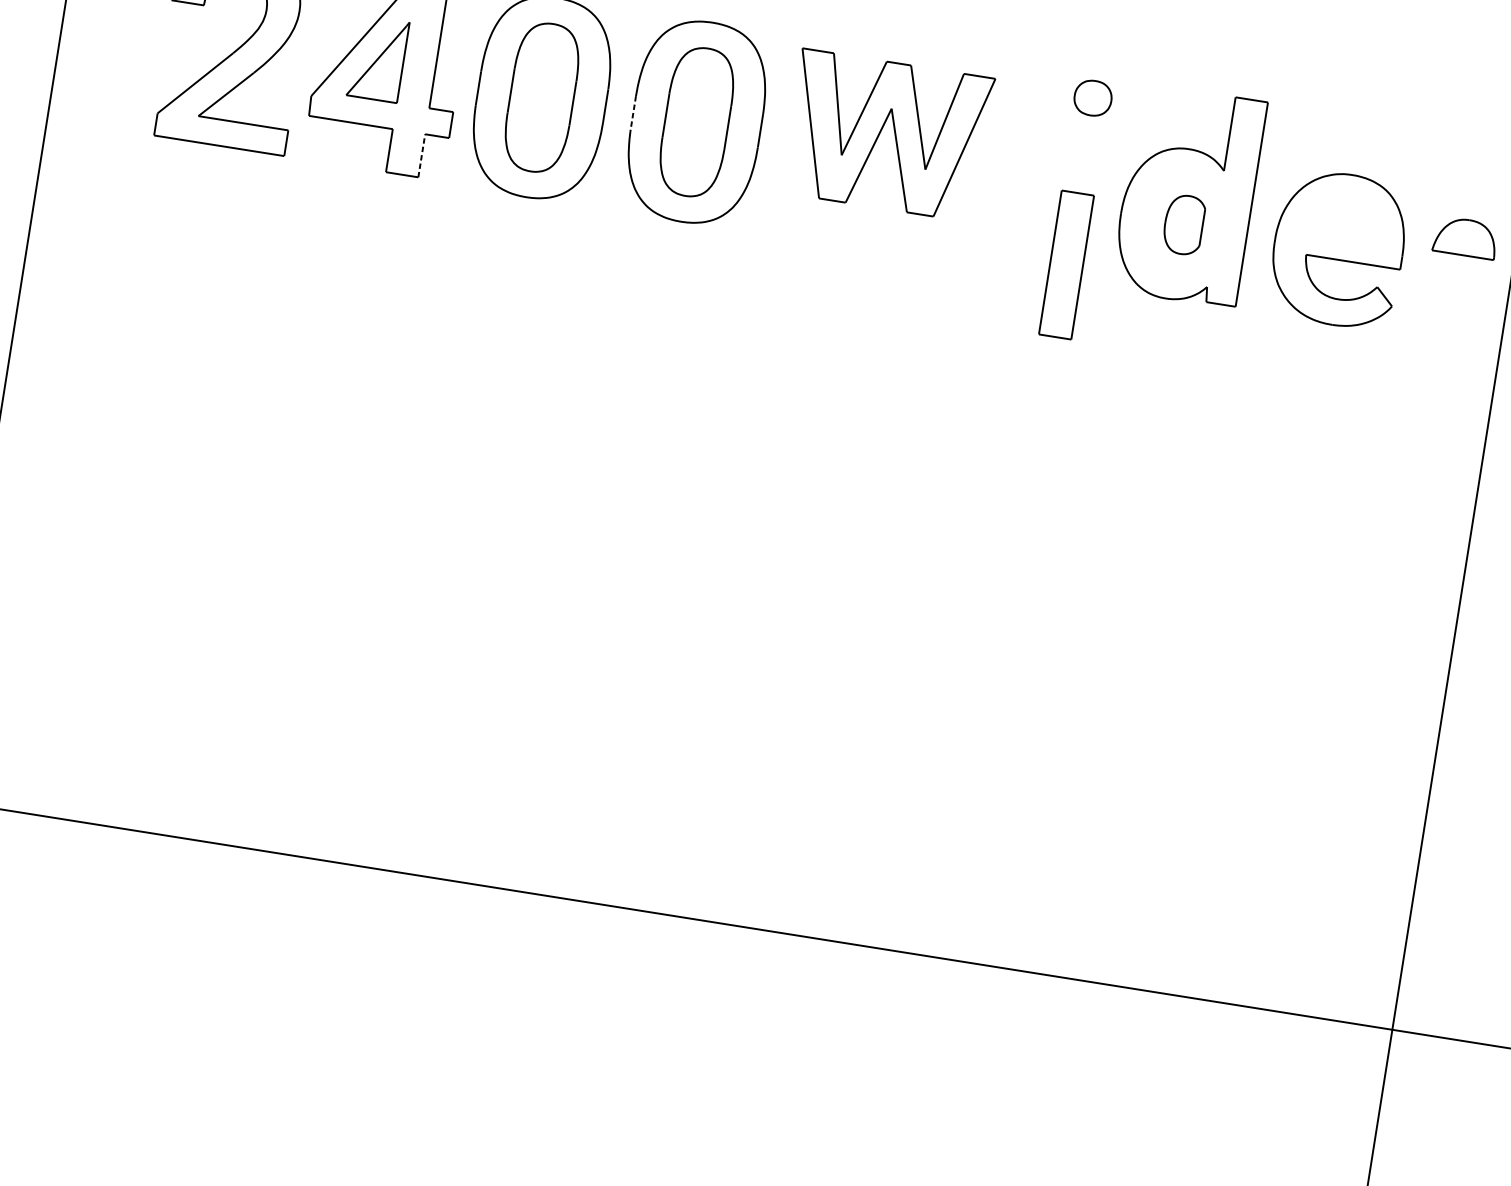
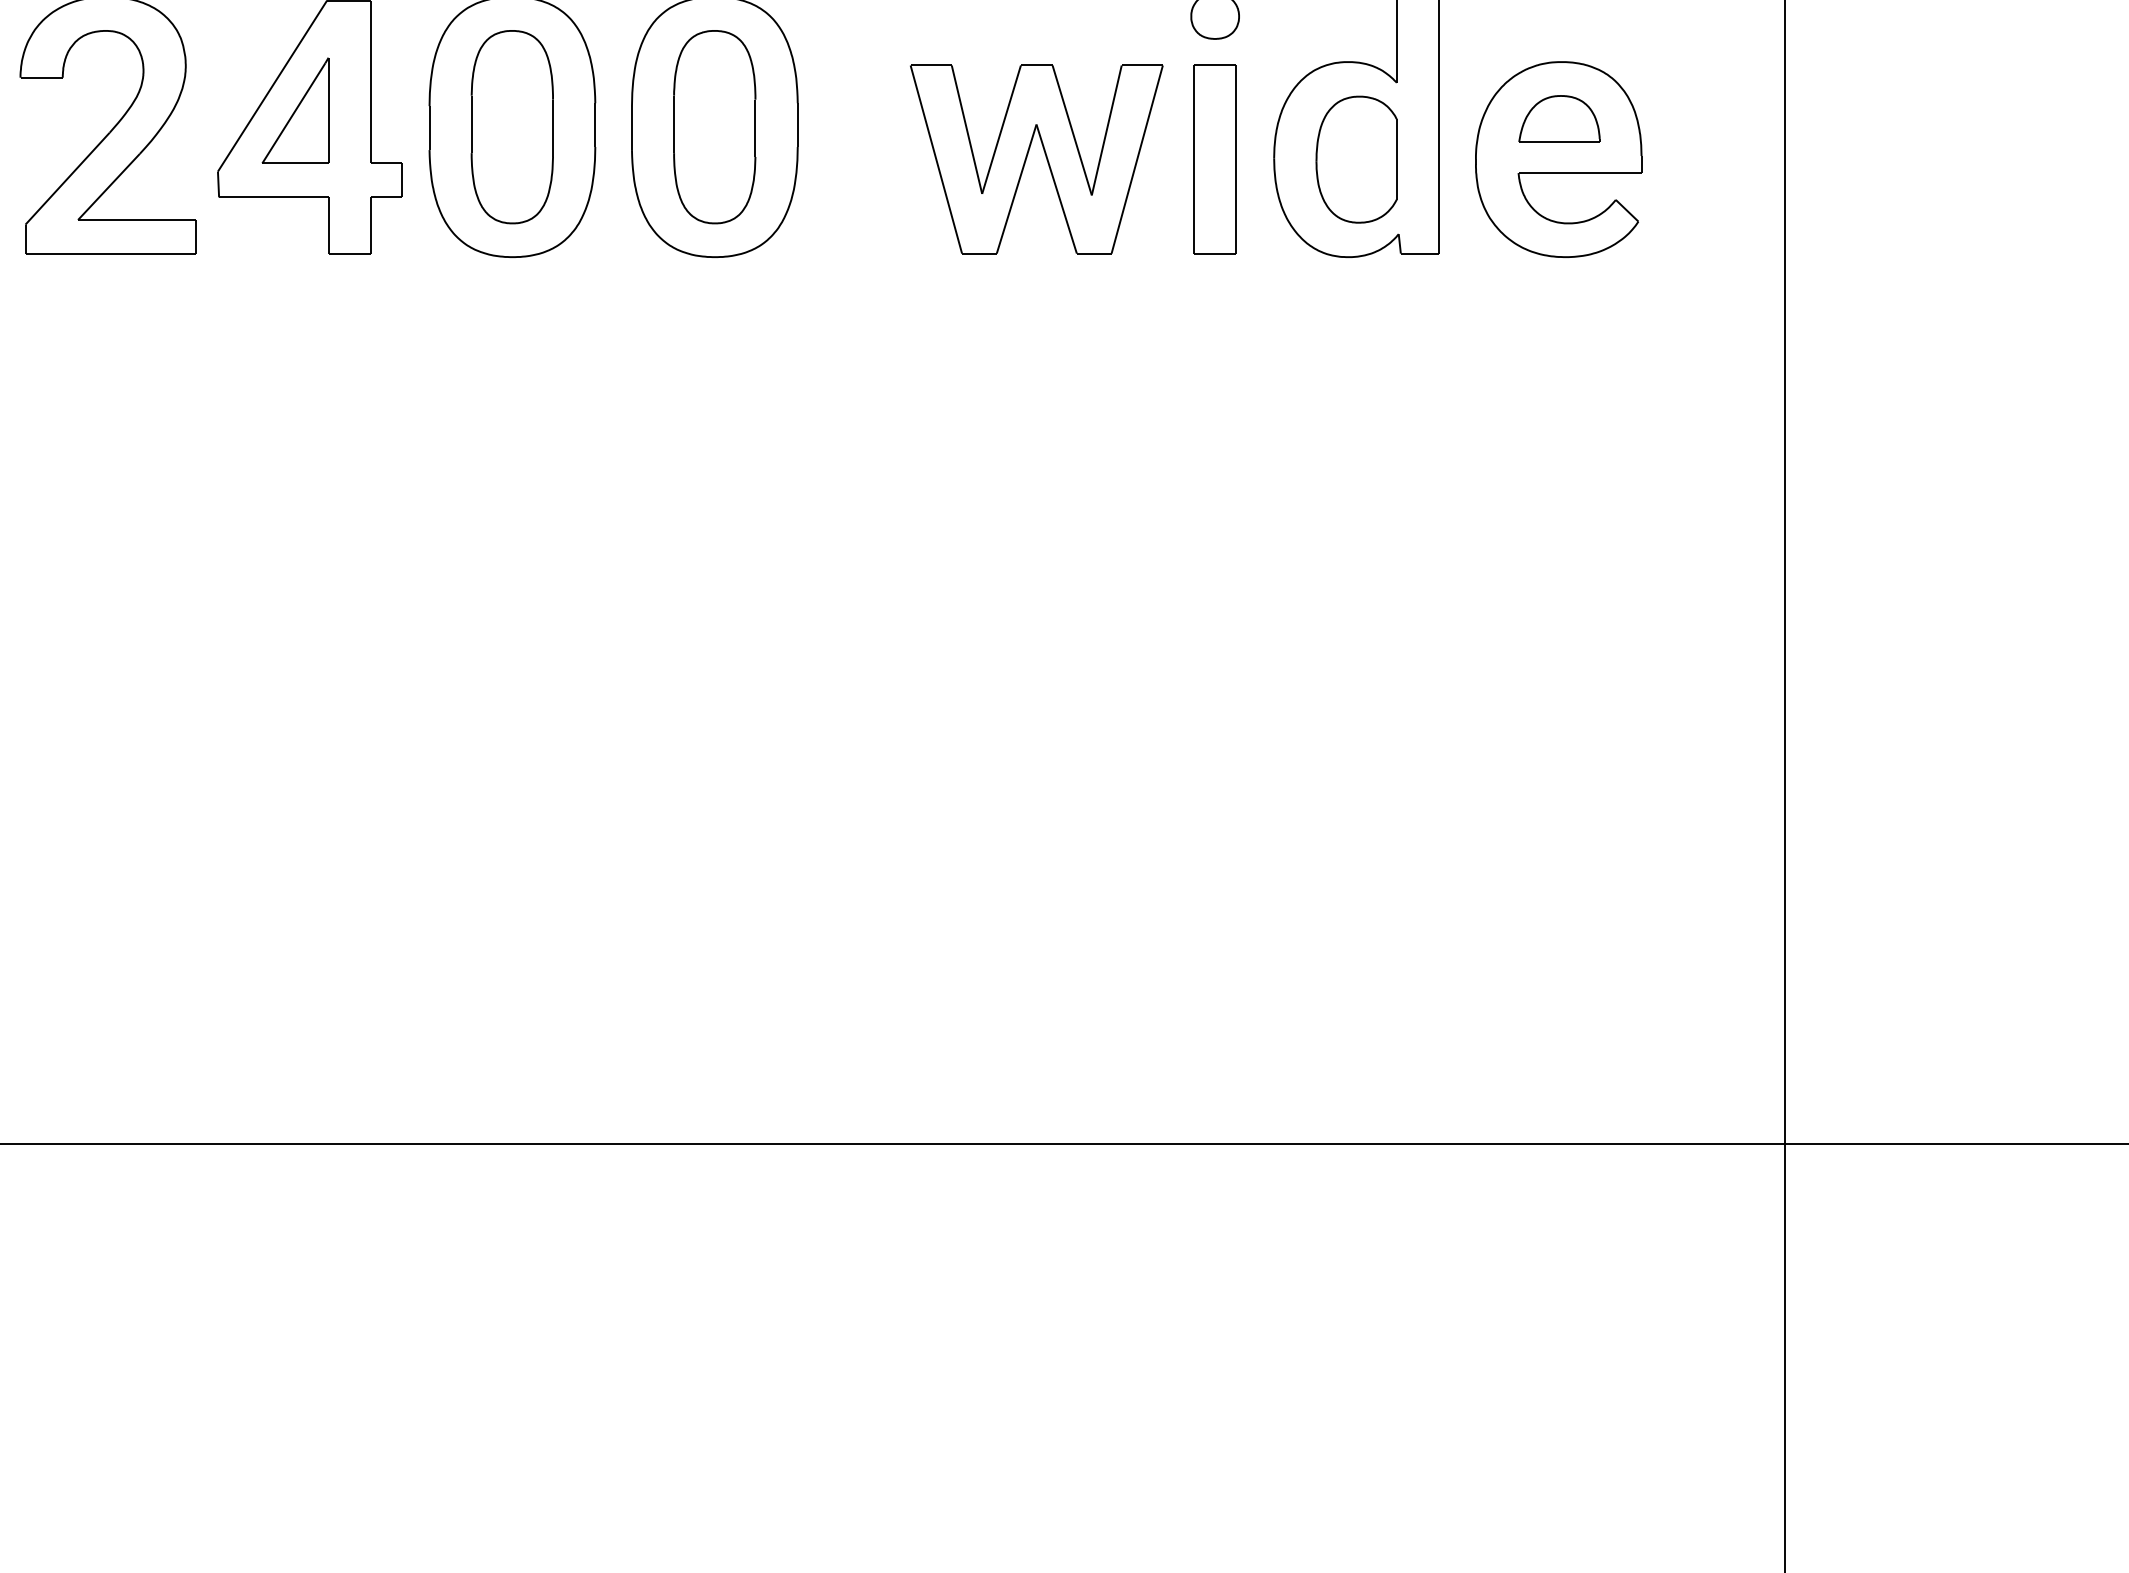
line: (632, 113) -> (631, 128), dashed -> solid
part: (880, 132) -> (1027, 157), moved
line: (421, 155) -> (370, 224), dashed -> solid
part: (1183, 224) -> (1356, 159), size x1.67
part: (1465, 237) -> (1559, 118), moved
part: (1066, 264) -> (1214, 159), moved

